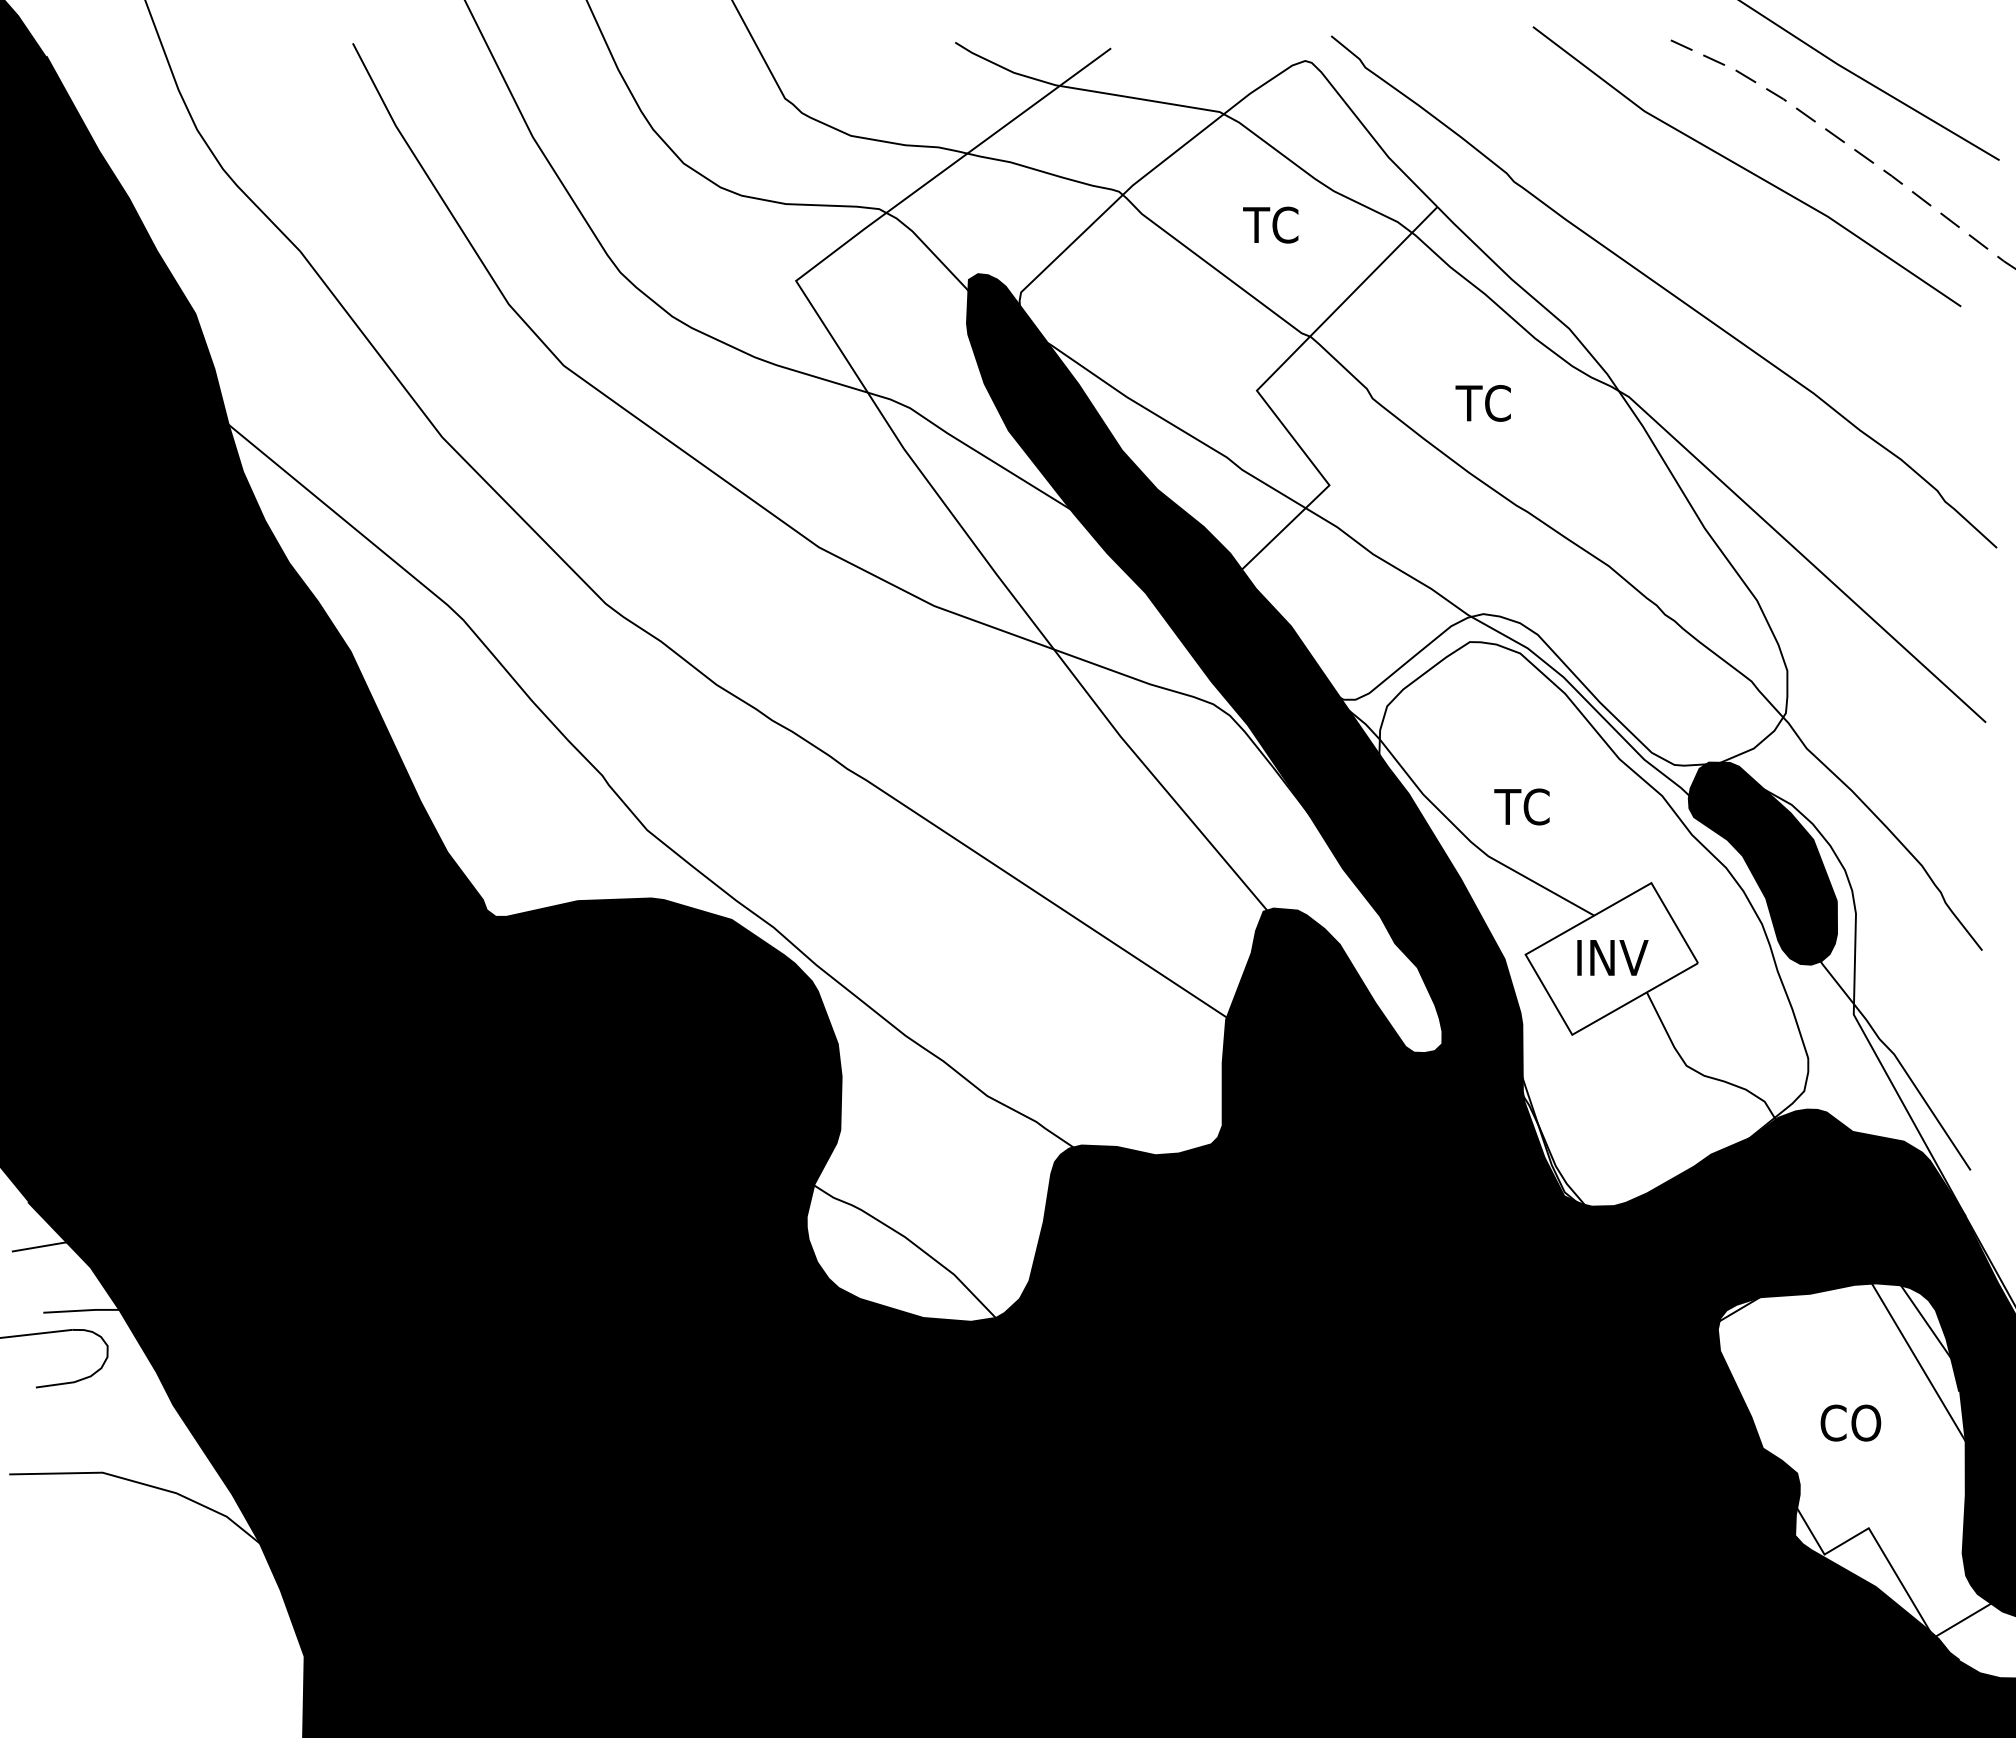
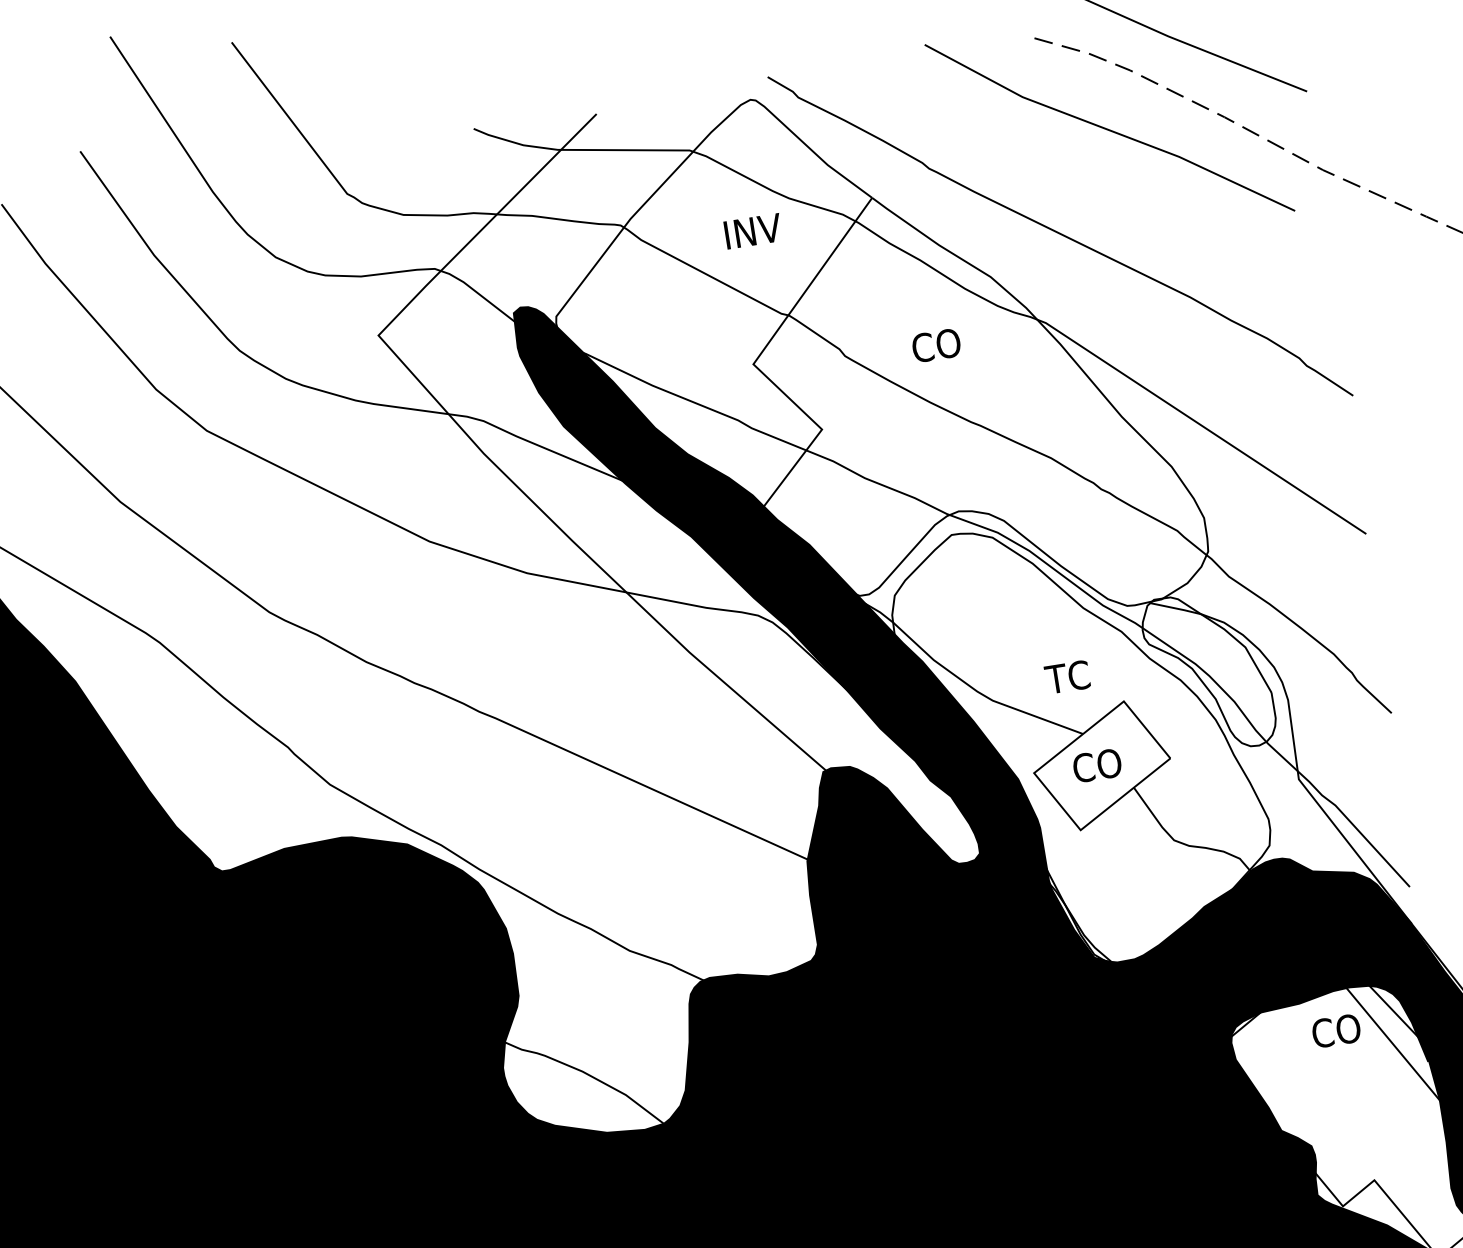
text: (1280, 224) -> (751, 231), TC -> INV
text: (1486, 403) -> (935, 345), TC -> CO
text: (1521, 806) -> (1067, 676), moved
fill: (1762, 863) -> (1208, 672), removed
text: (1611, 957) -> (1101, 764), INV -> CO
text: (1850, 1422) -> (1336, 1030), moved

